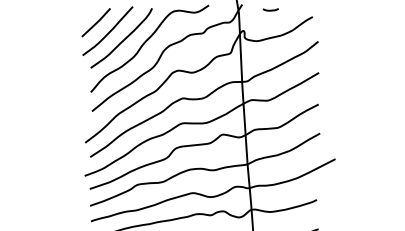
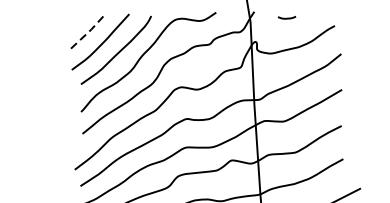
line: (96, 22) -> (87, 32), solid -> dashed

